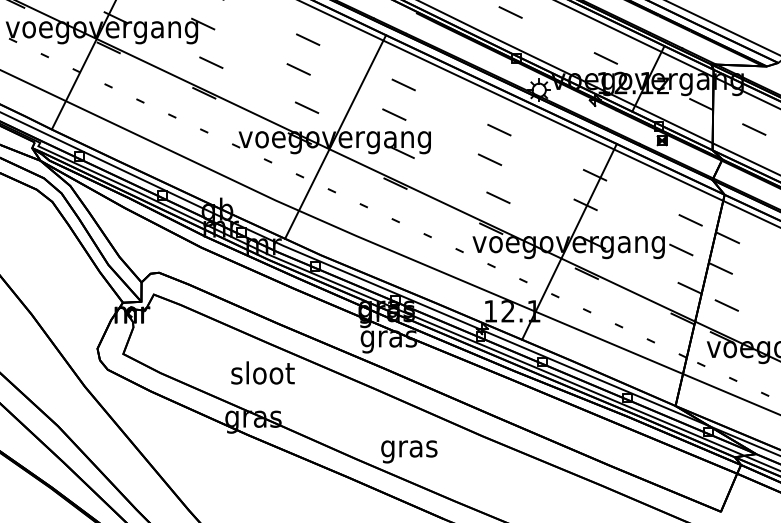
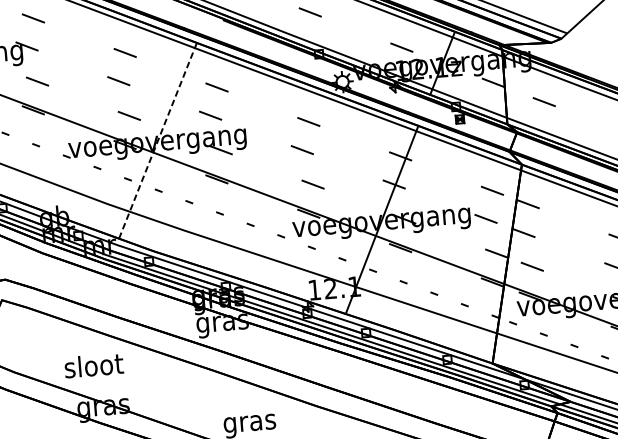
line: (335, 137) -> (157, 141), solid -> dashed
text: (262, 372) -> (93, 365), moved

